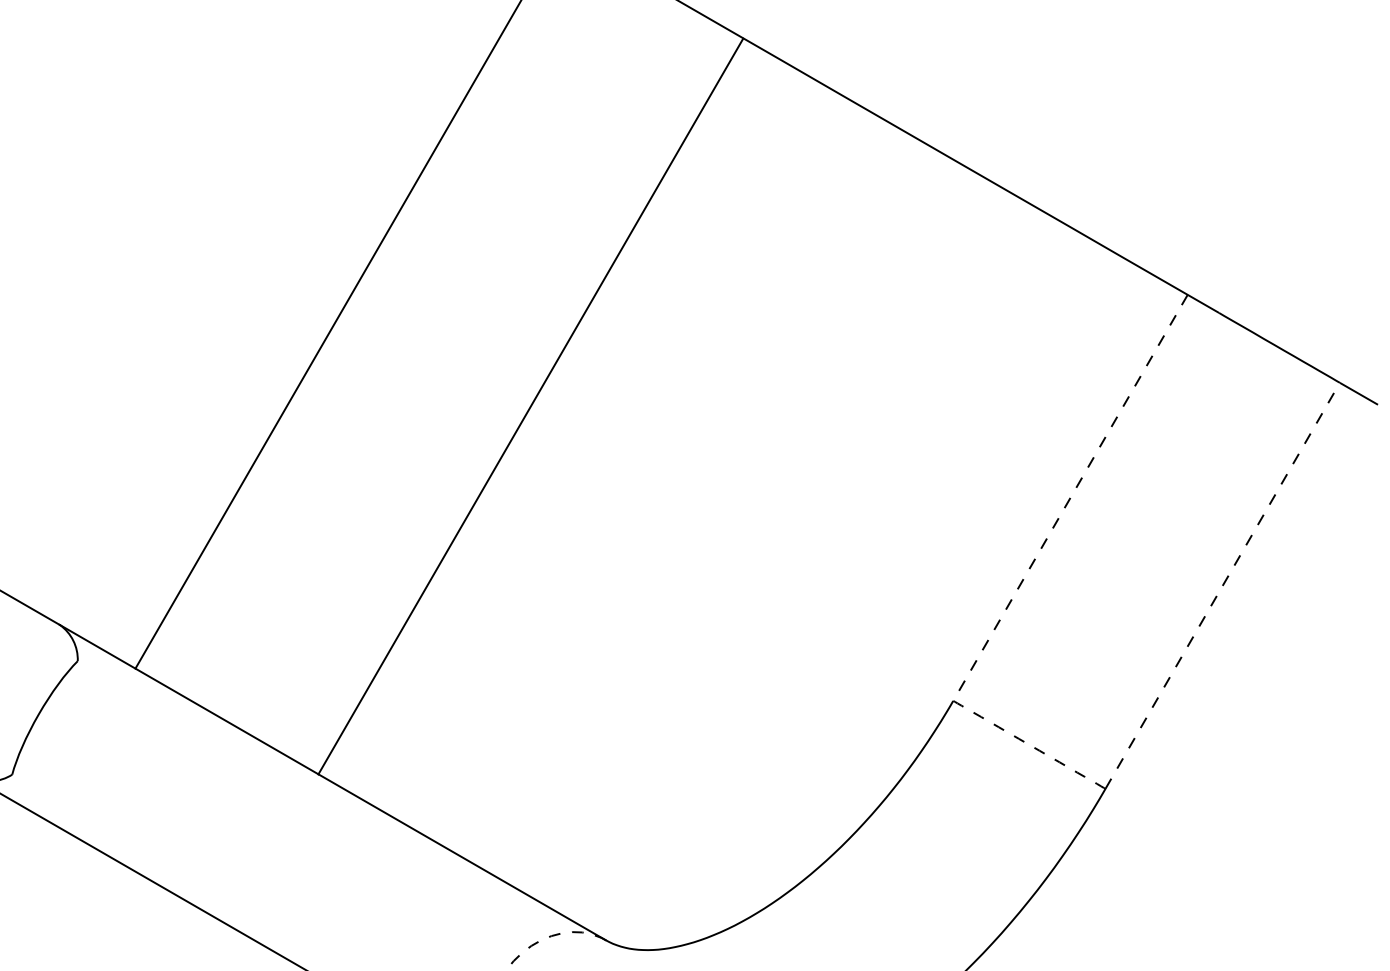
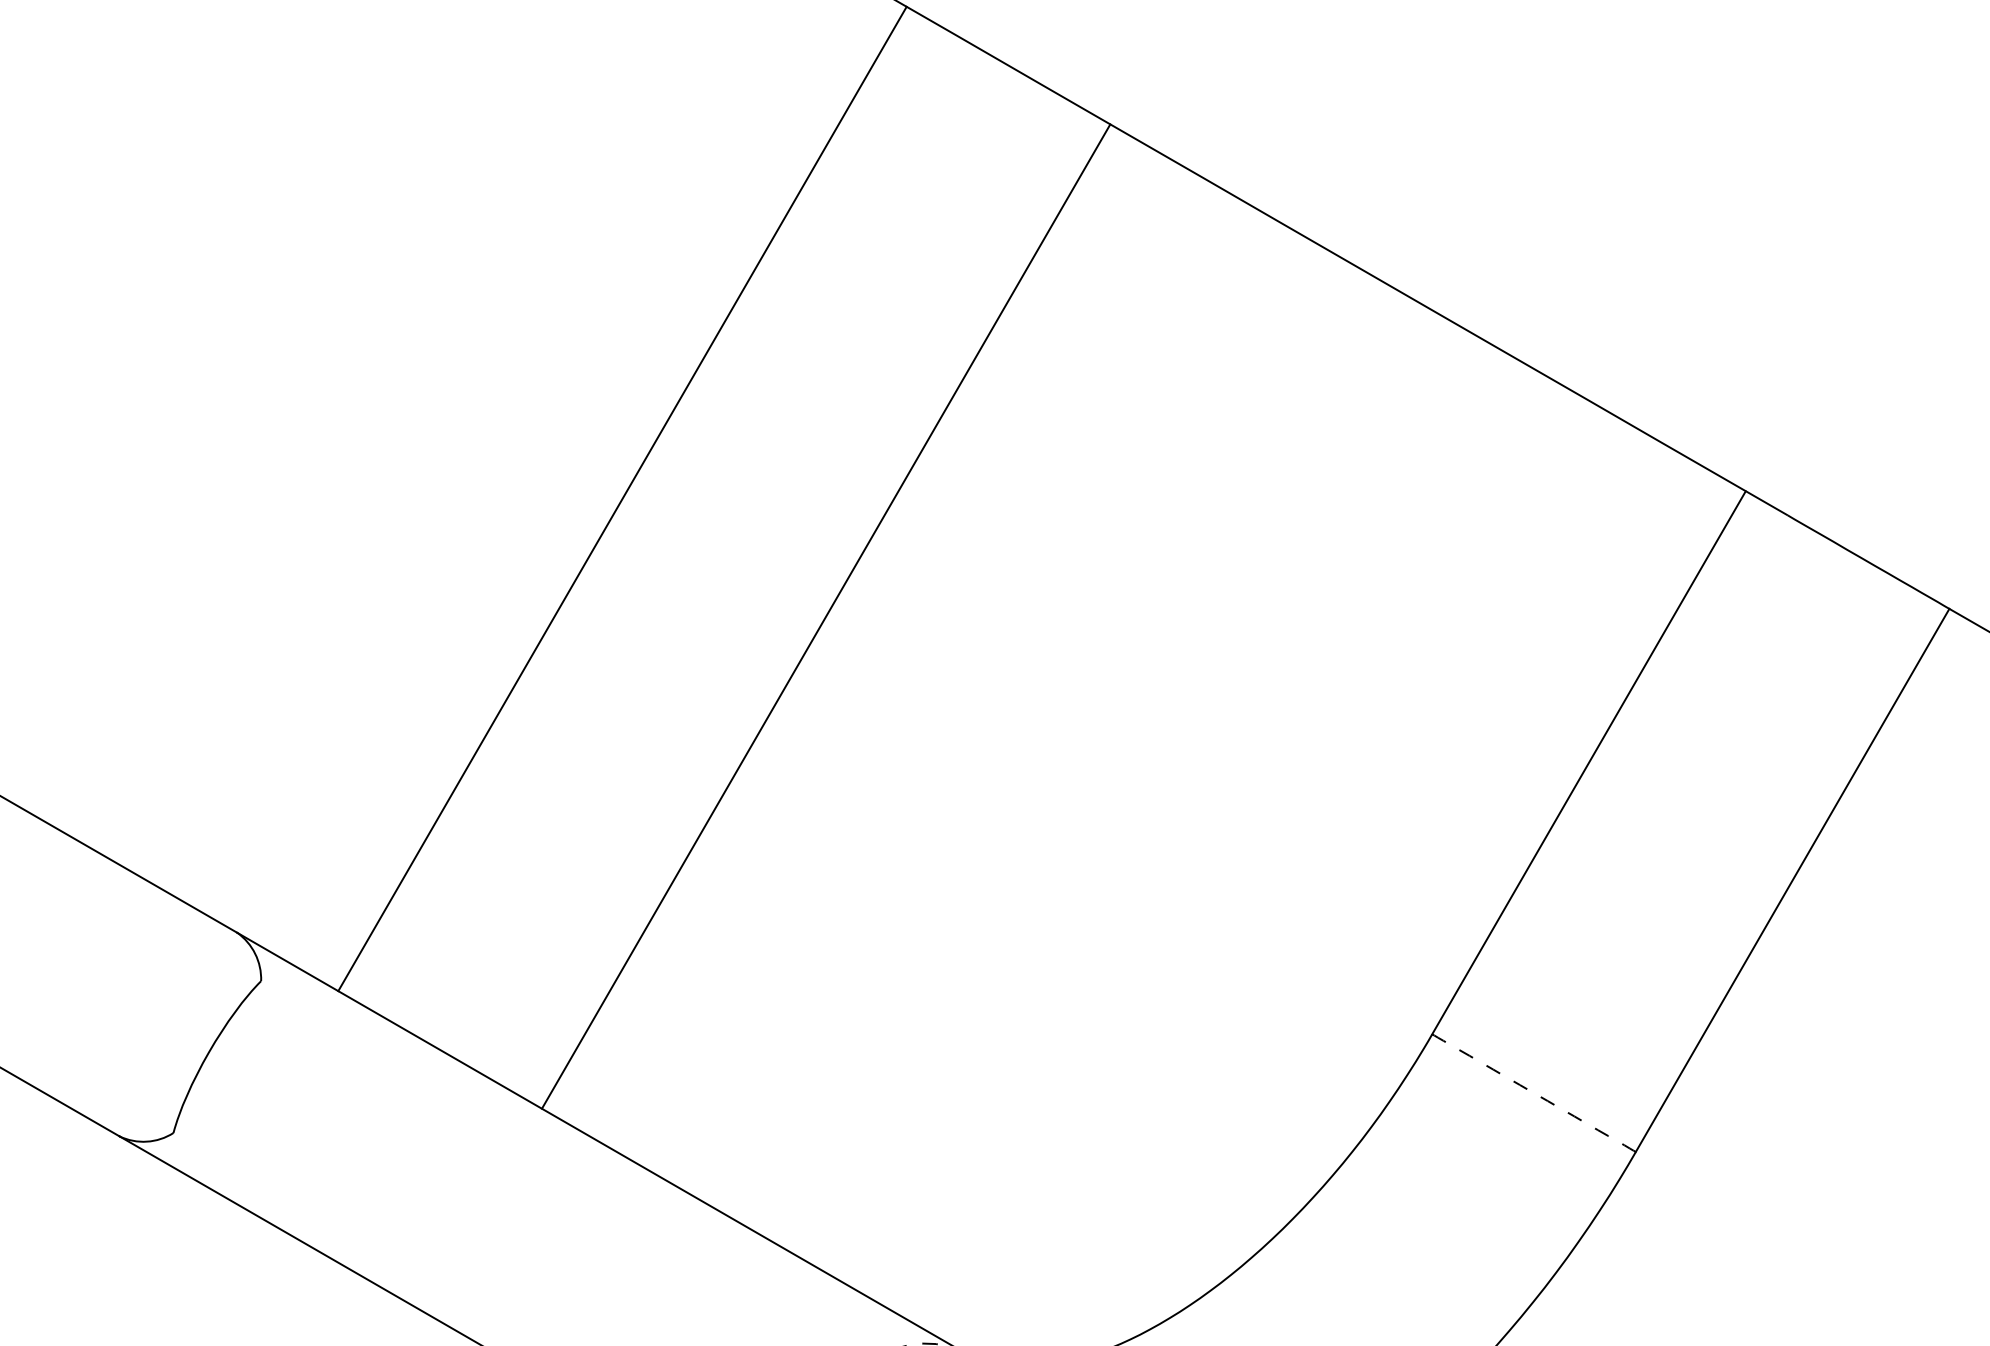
line: (530, 406) -> (825, 616), moved
line: (1070, 497) -> (1588, 762), dashed -> solid
line: (1222, 585) -> (1792, 880), dashed -> solid

